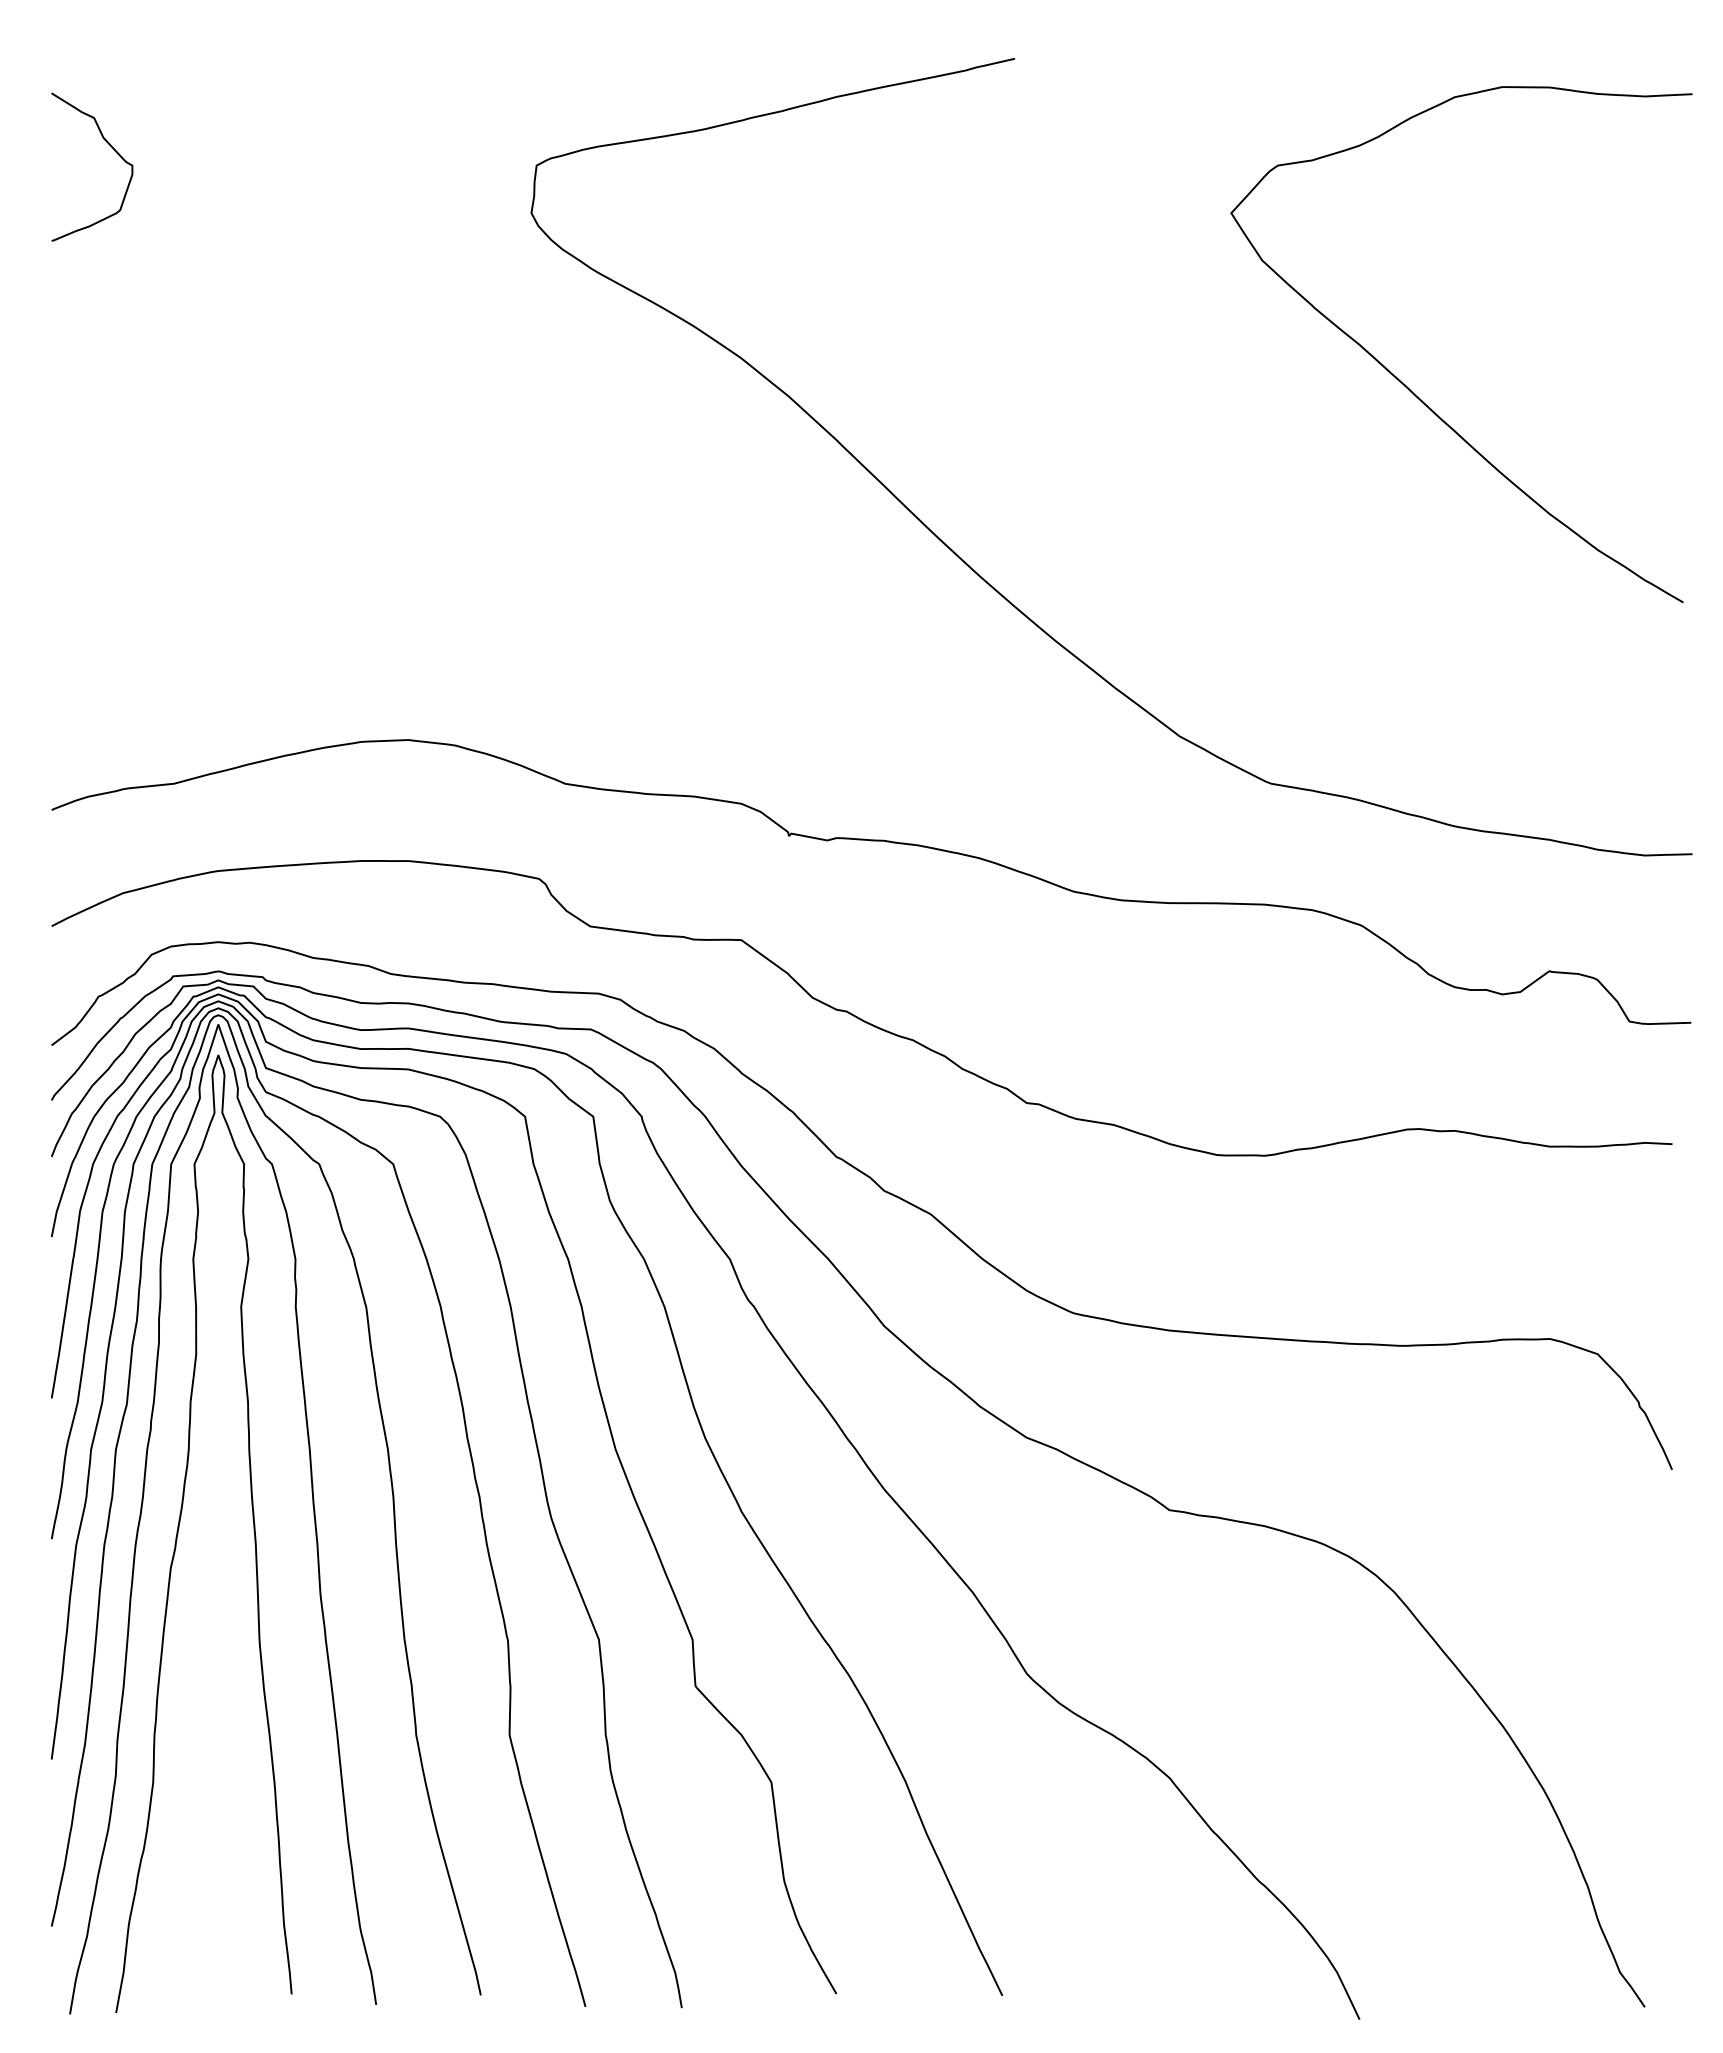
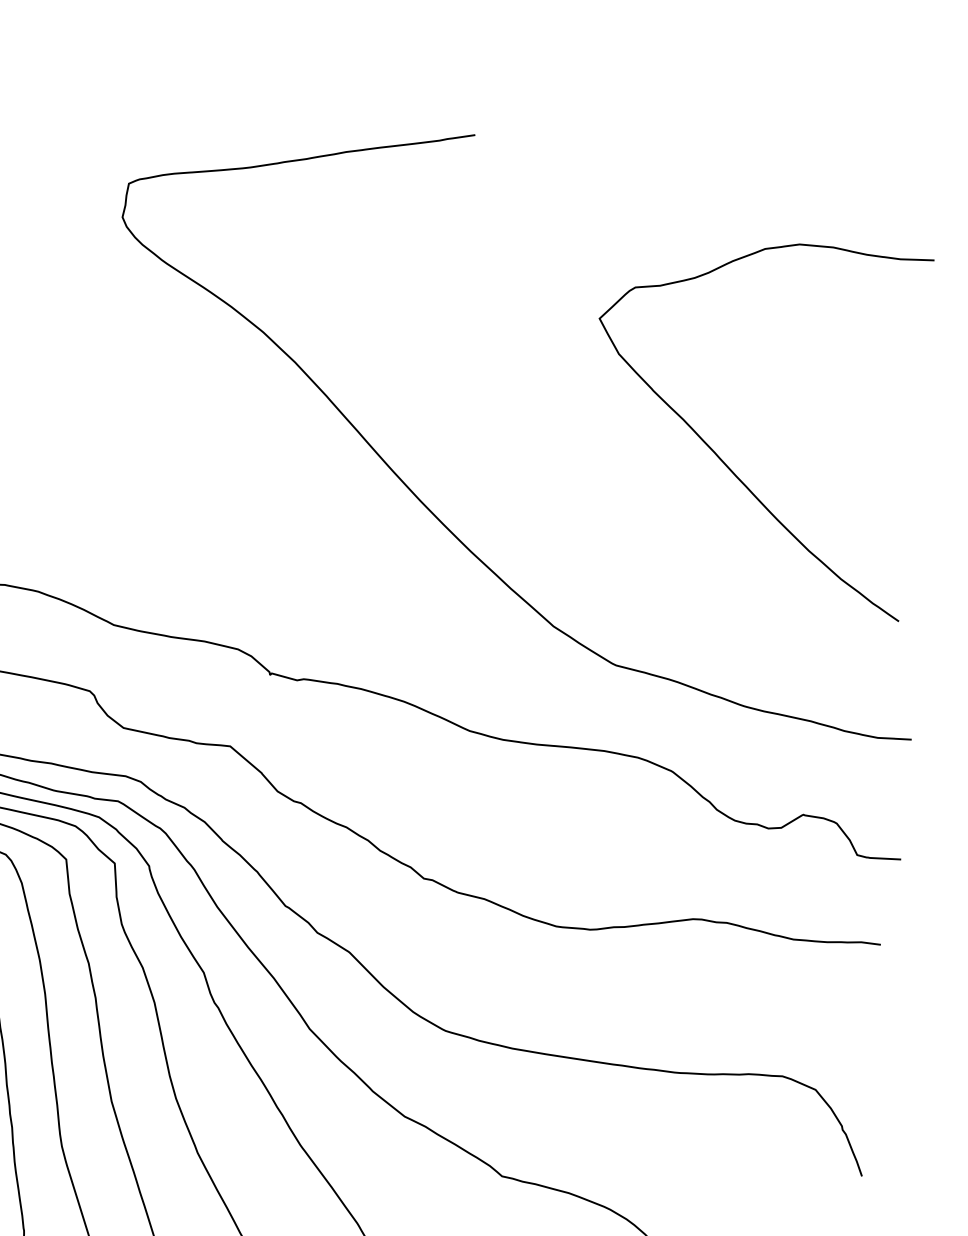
curve: (1418, 396) -> (722, 459), moved

